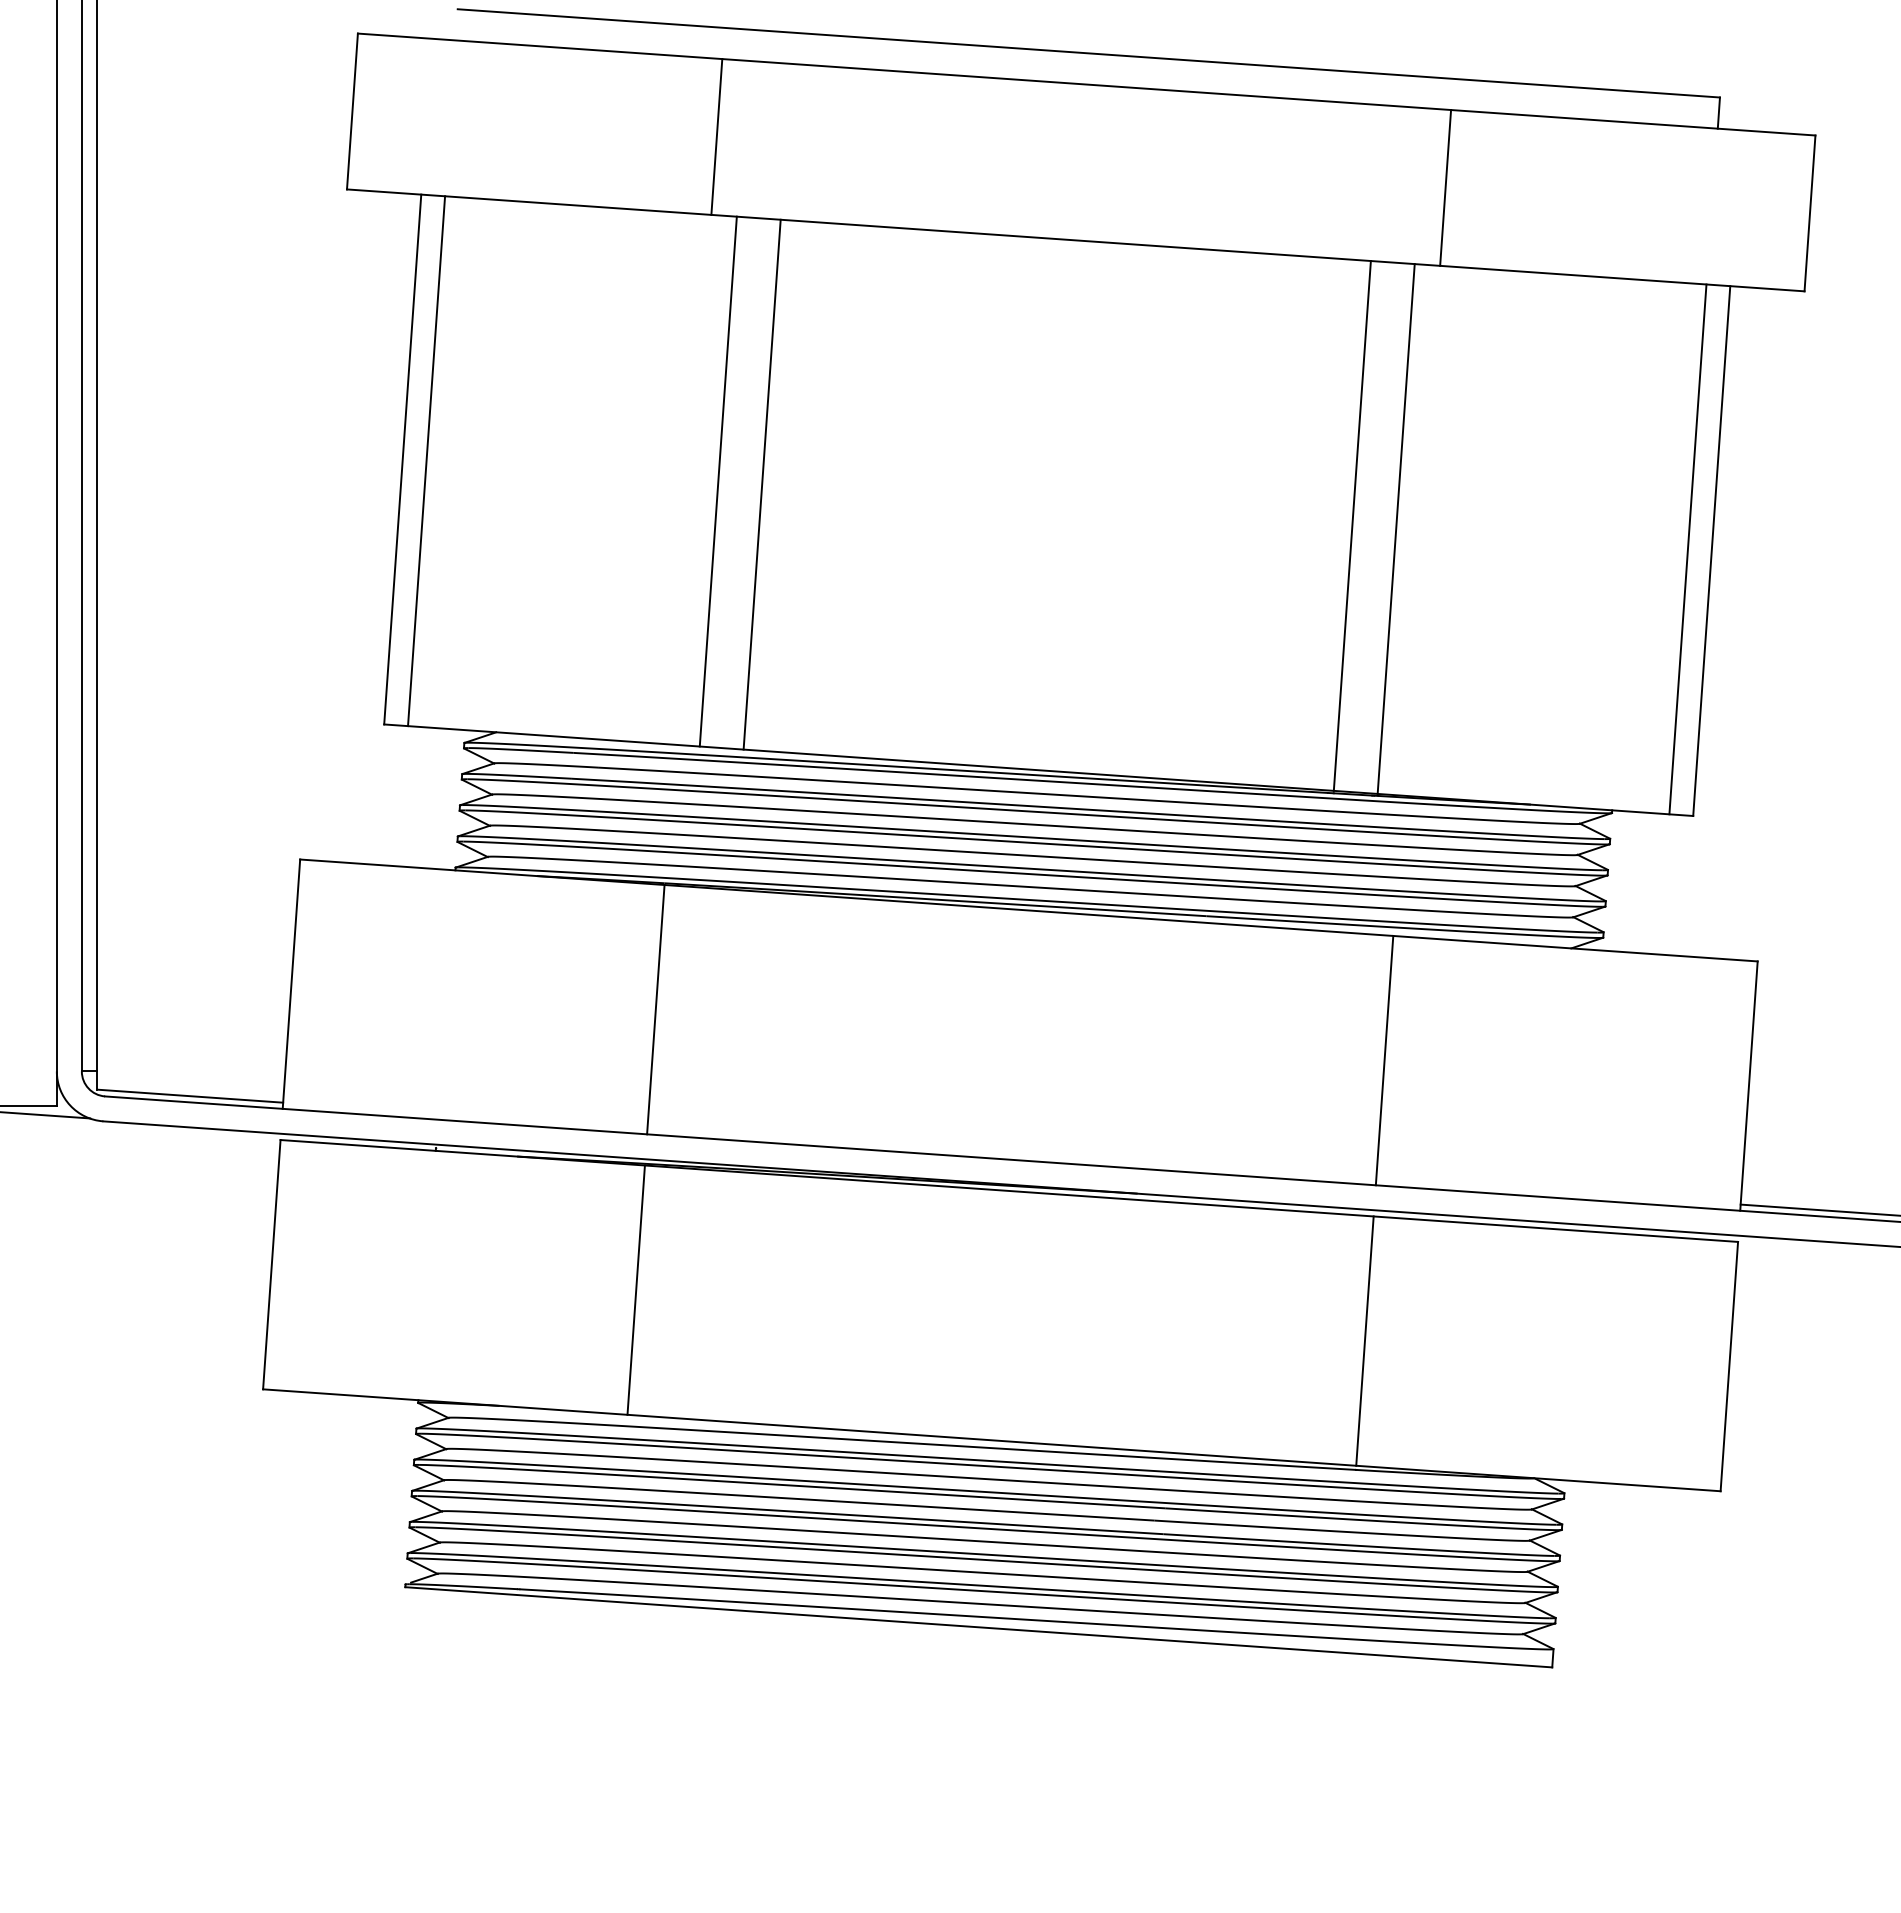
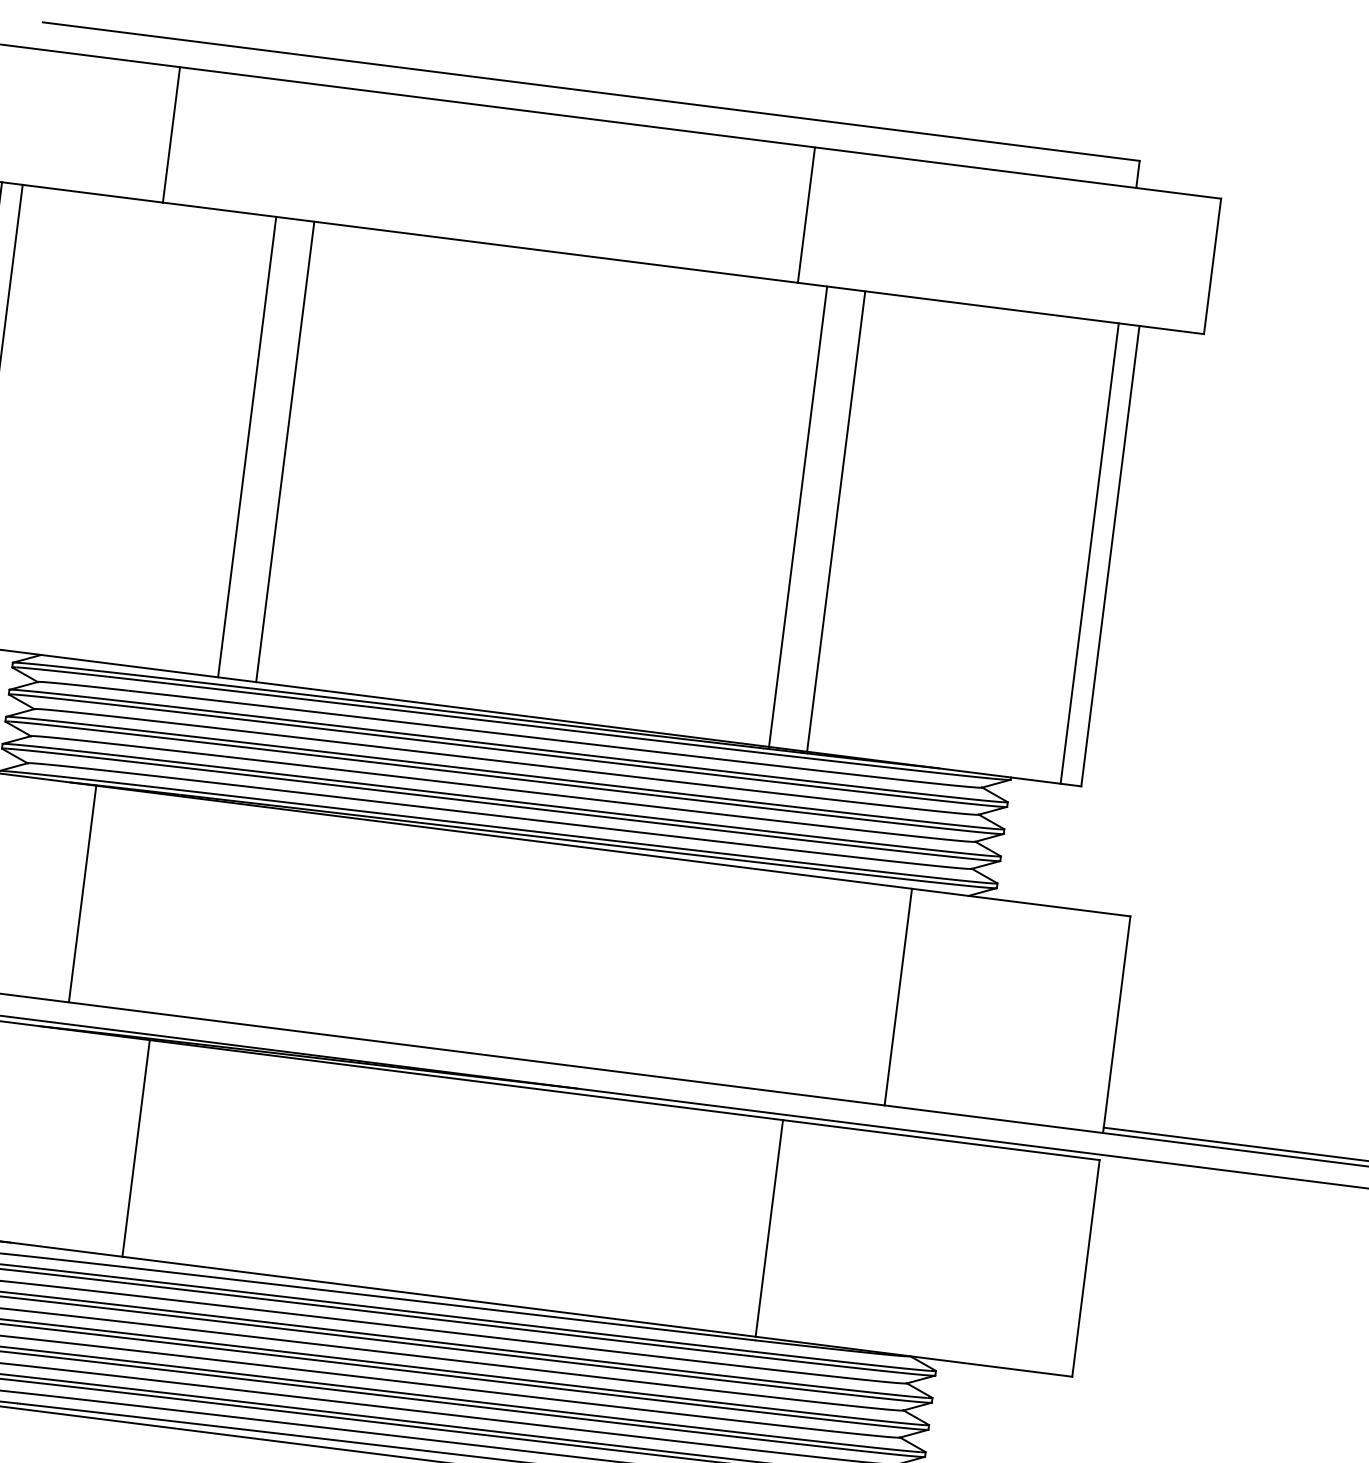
line: (716, 136) -> (171, 134), moved
line: (1445, 187) -> (806, 214), moved
line: (655, 1009) -> (82, 893), moved
line: (1384, 1060) -> (898, 997), moved

